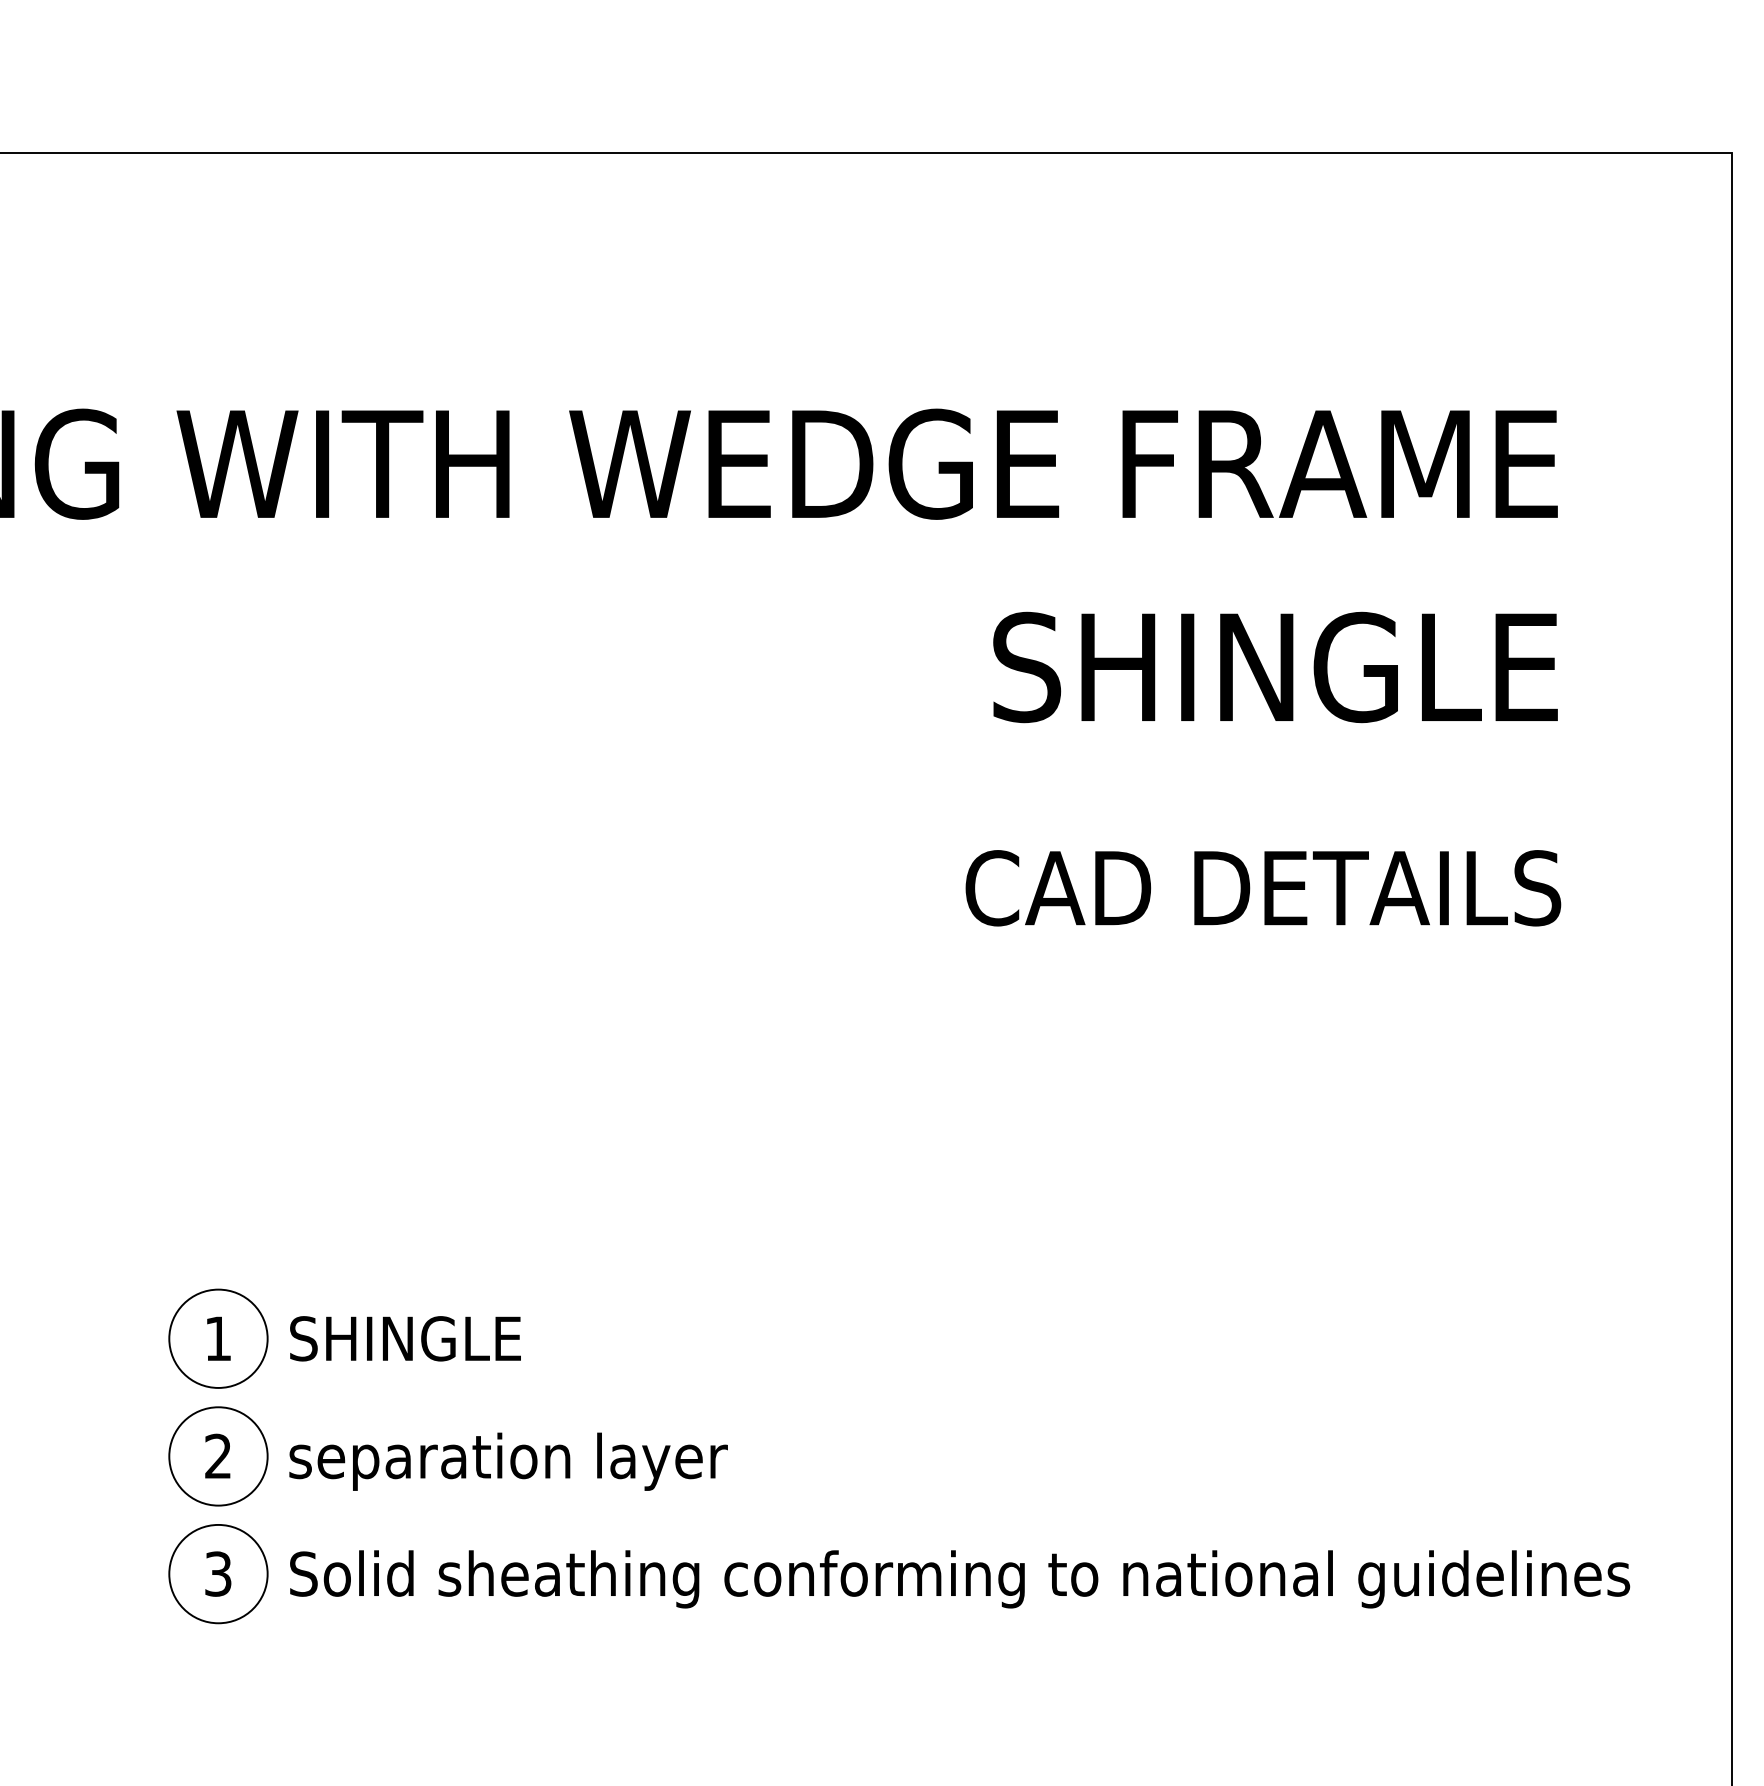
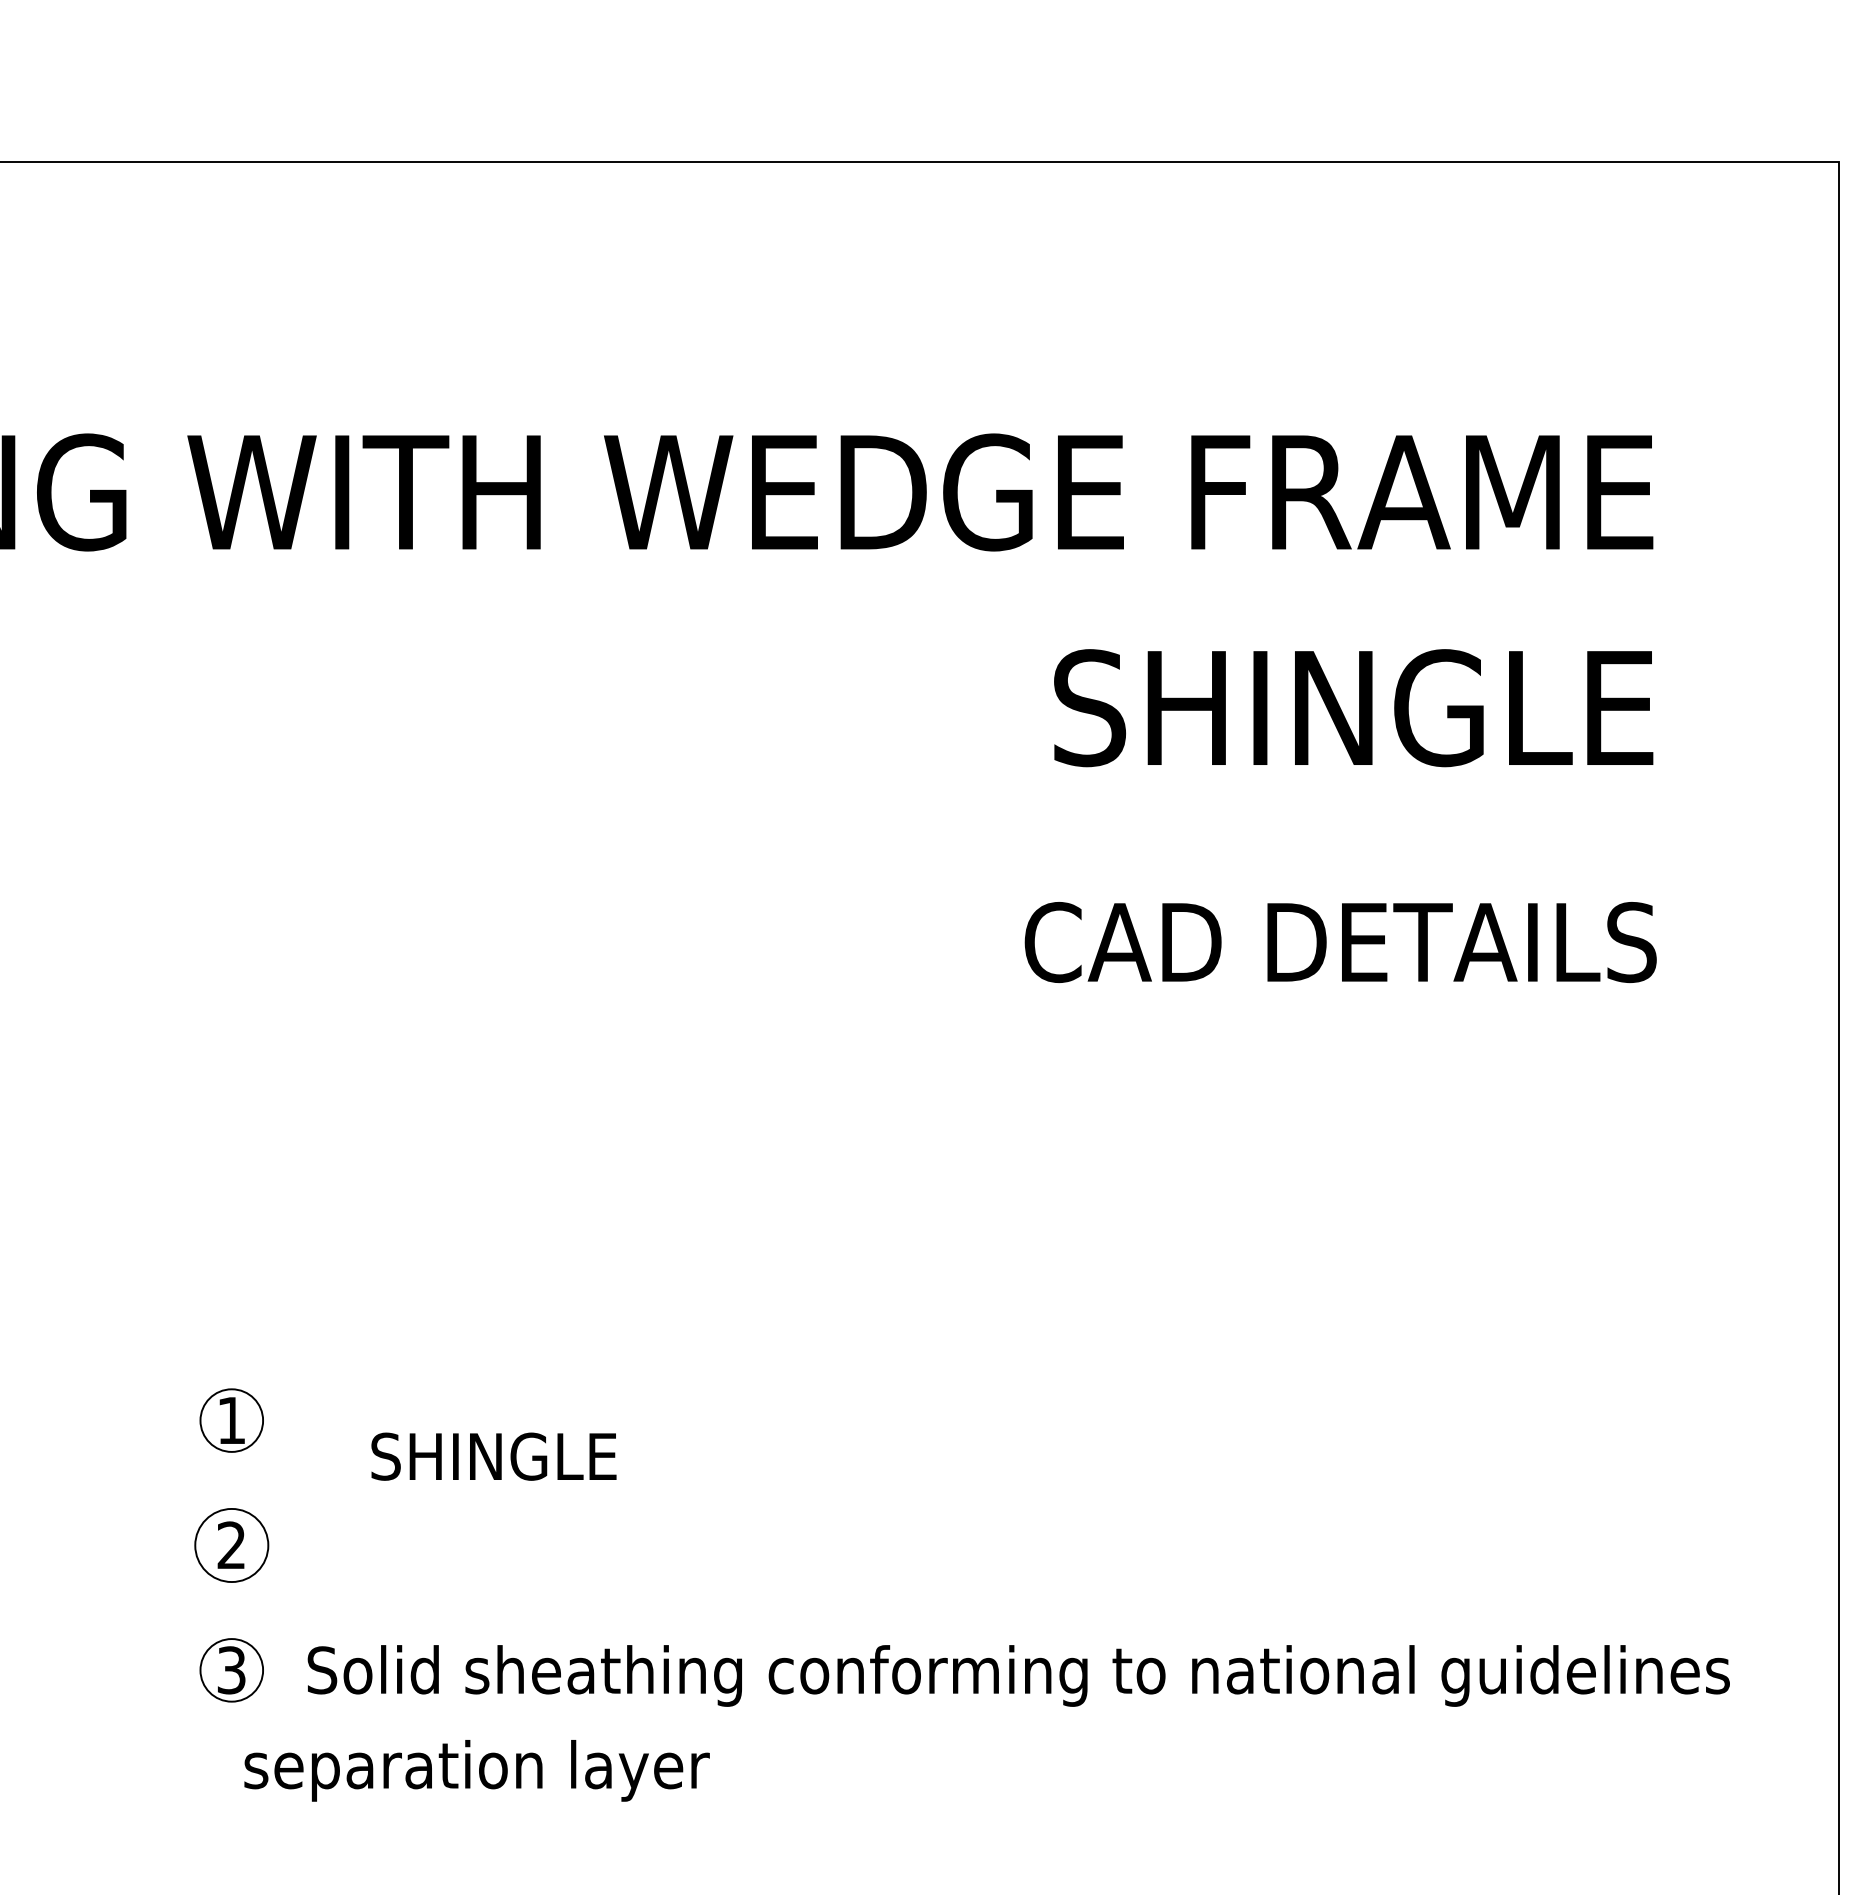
circle: (218, 1338) -> (231, 1420), size x0.6
text: (405, 1338) -> (493, 1456), moved
circle: (218, 1456) -> (231, 1545), size x0.7
text: (508, 1461) -> (476, 1770), moved
circle: (218, 1573) -> (231, 1669), size x0.6

